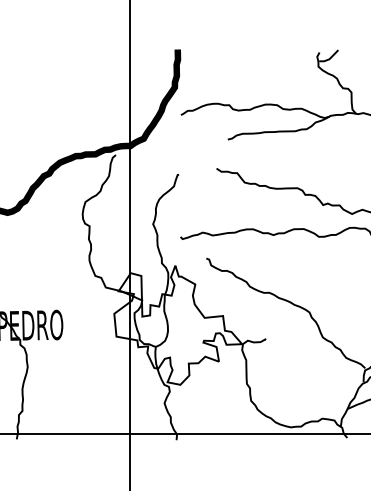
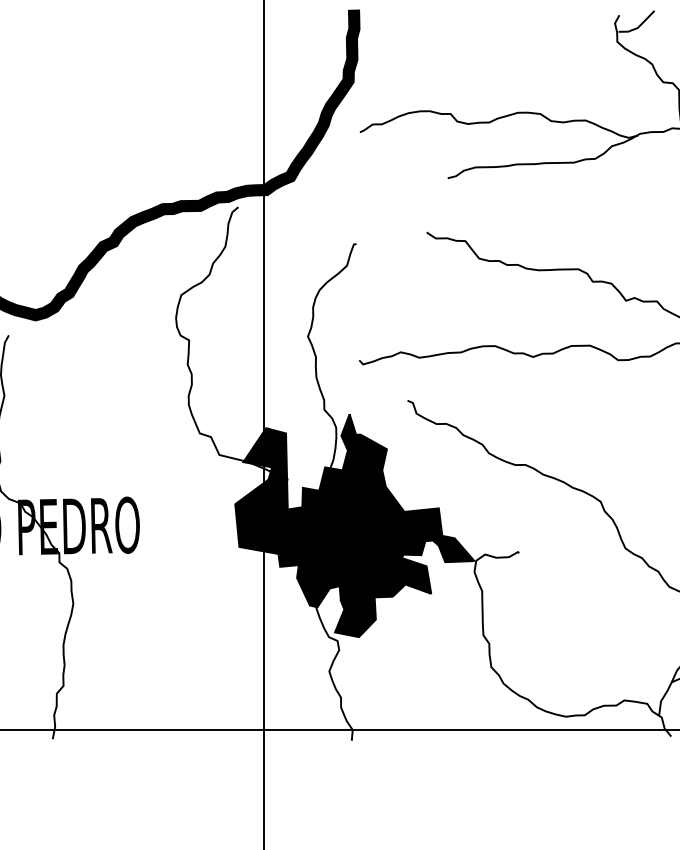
fill: (178, 324) -> (355, 524), added

